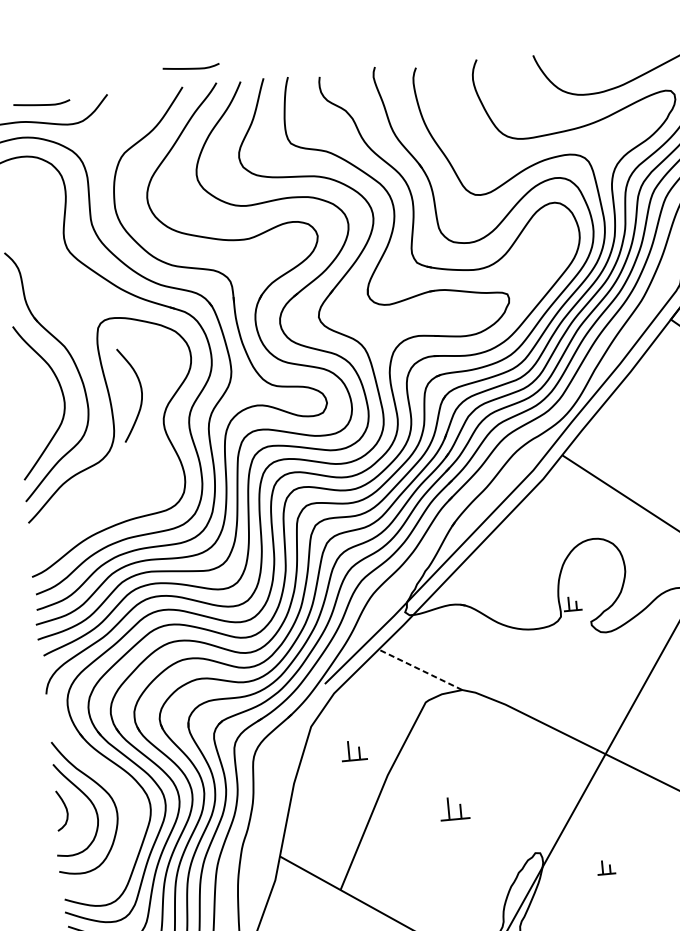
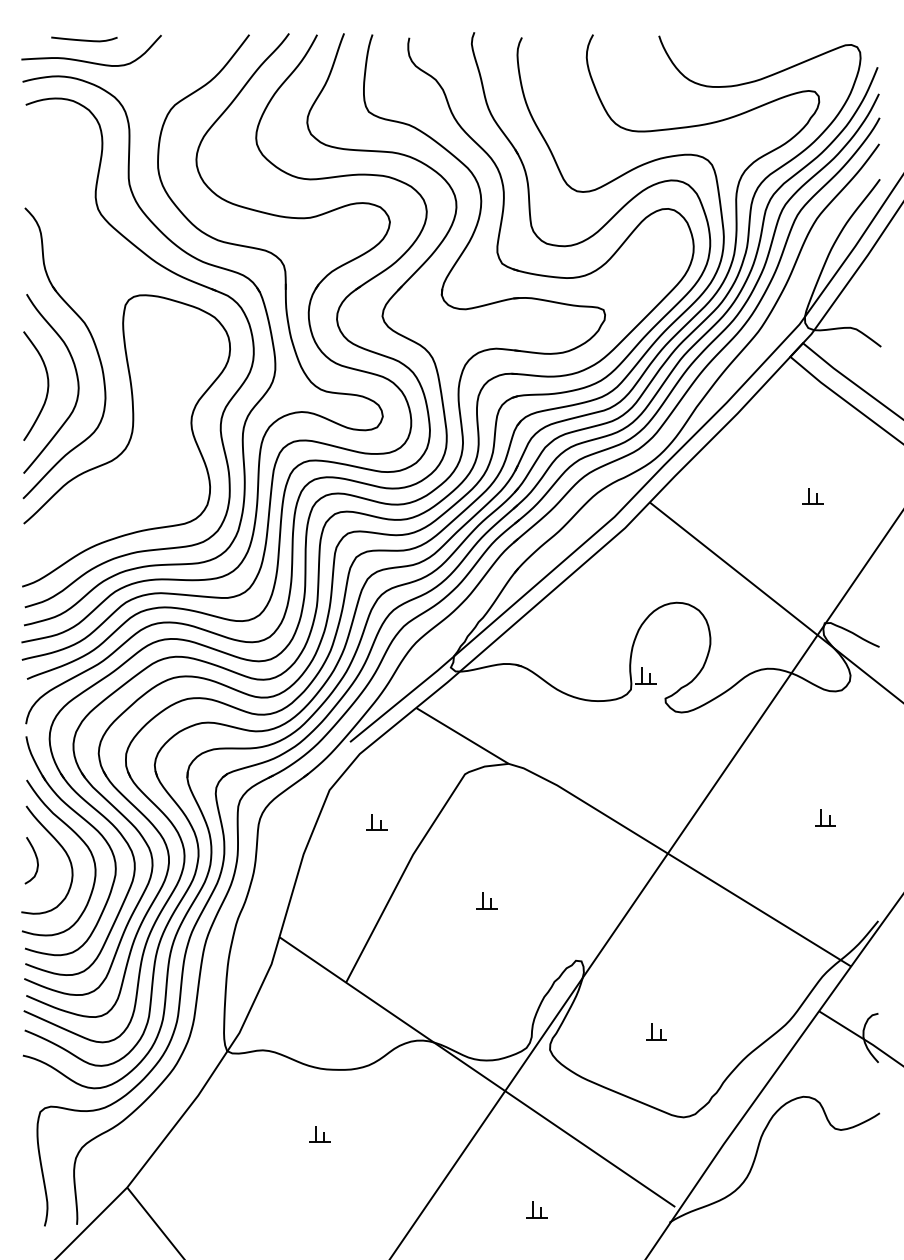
curve: (191, 67) -> (261, 13), removed
curve: (141, 393) -> (47, 385), moved
line: (420, 669) -> (462, 735), dashed -> solid
part: (353, 750) -> (376, 822), size x0.71
part: (107, 775) -> (88, 824), added
part: (454, 808) -> (486, 900), size x0.62
part: (606, 867) -> (656, 1031), moved

